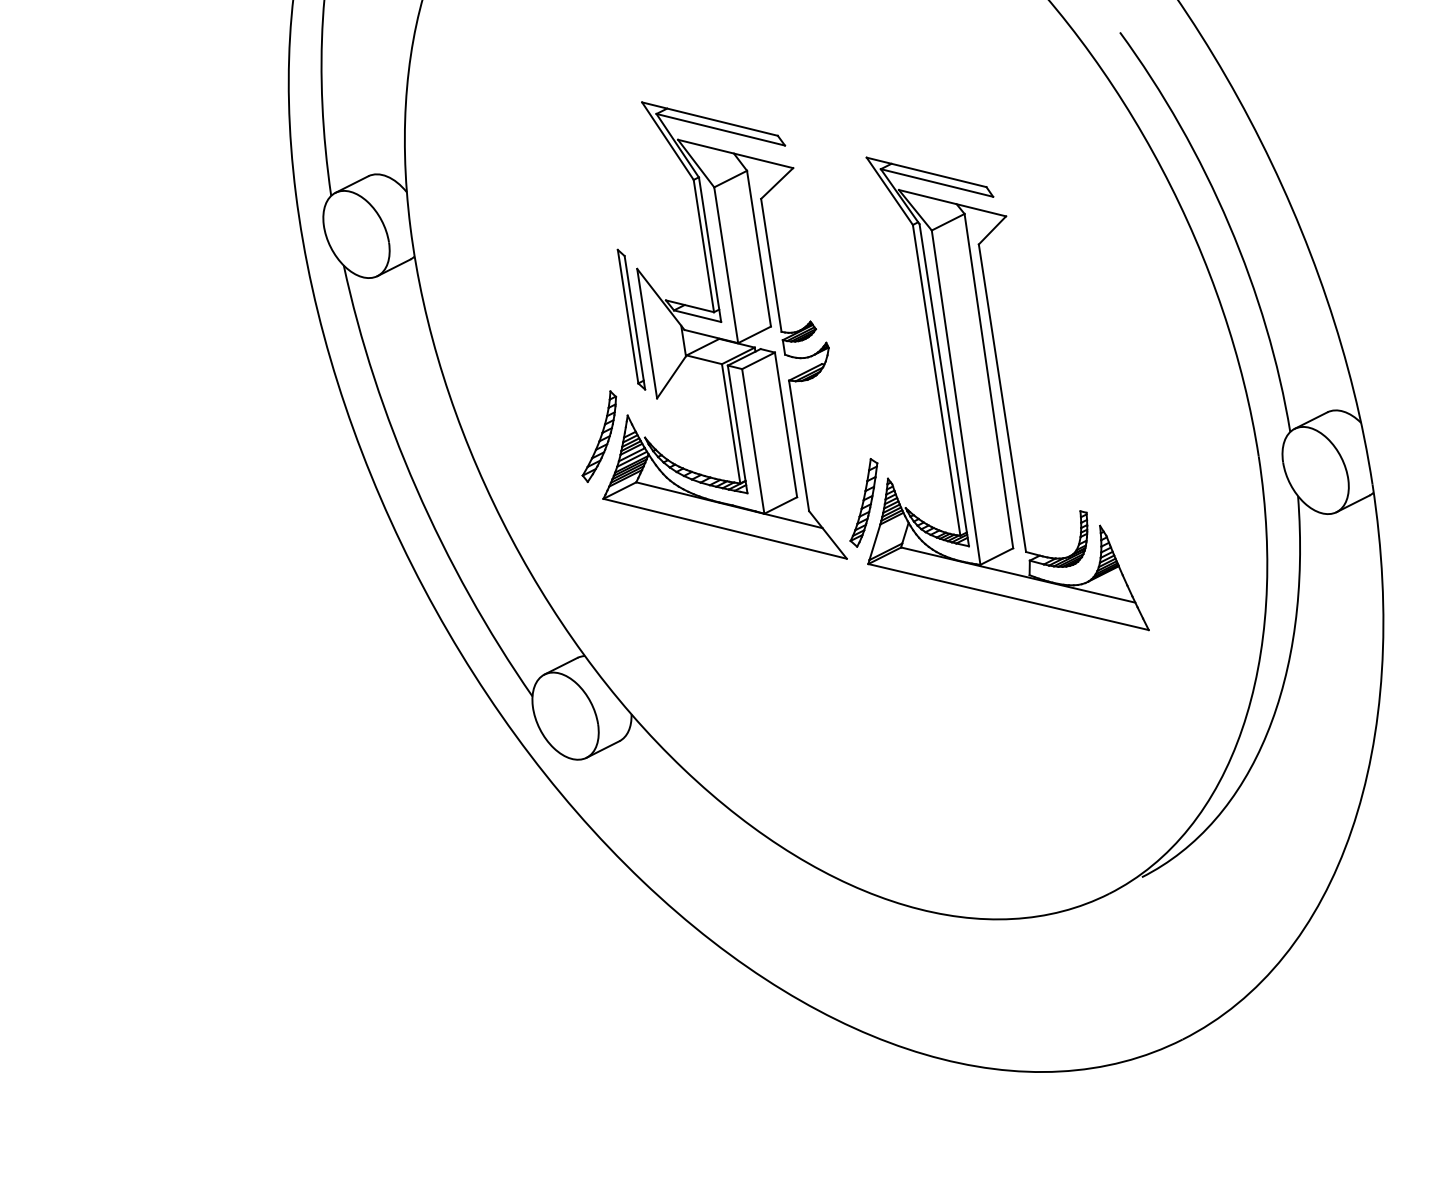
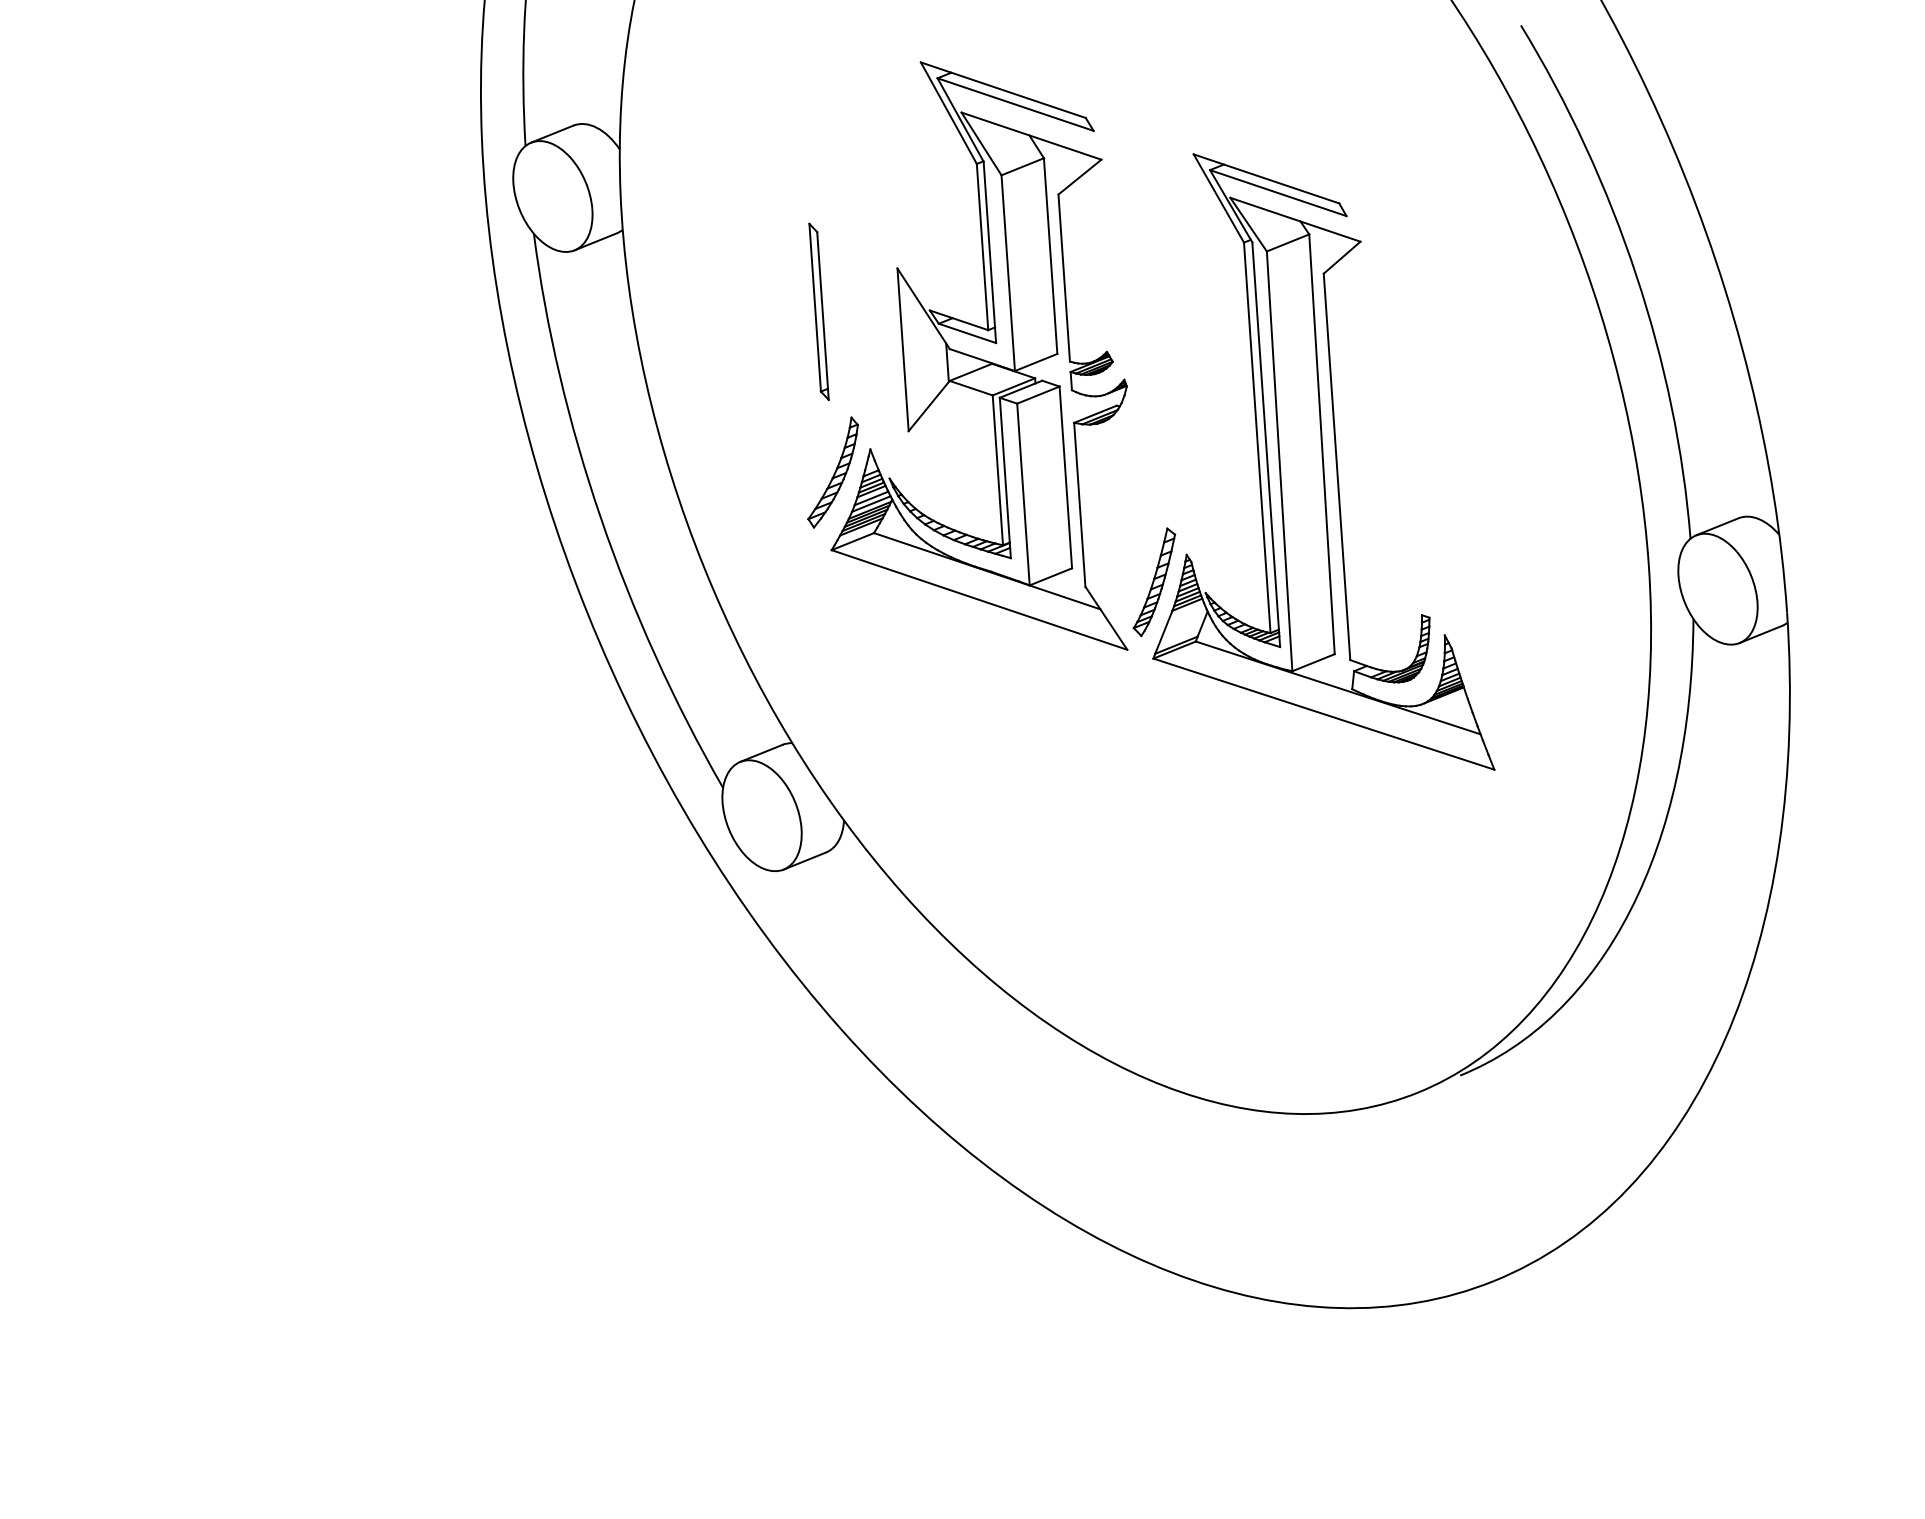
part: (630, 319) -> (818, 311), moved

